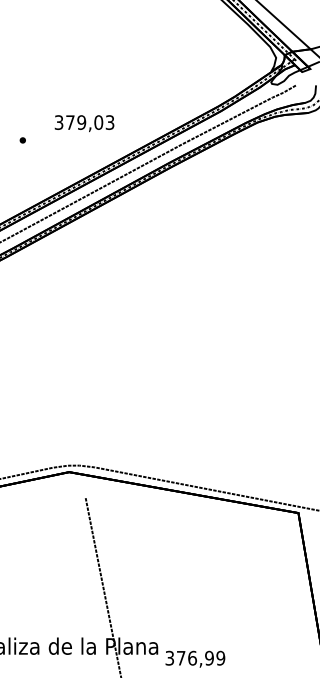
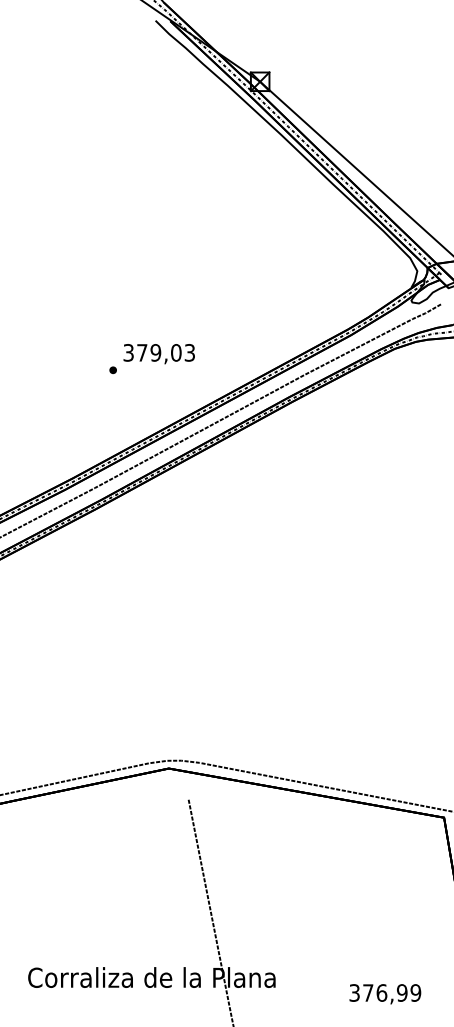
text: (83, 123) -> (158, 354), moved
text: (195, 659) -> (385, 994), moved

